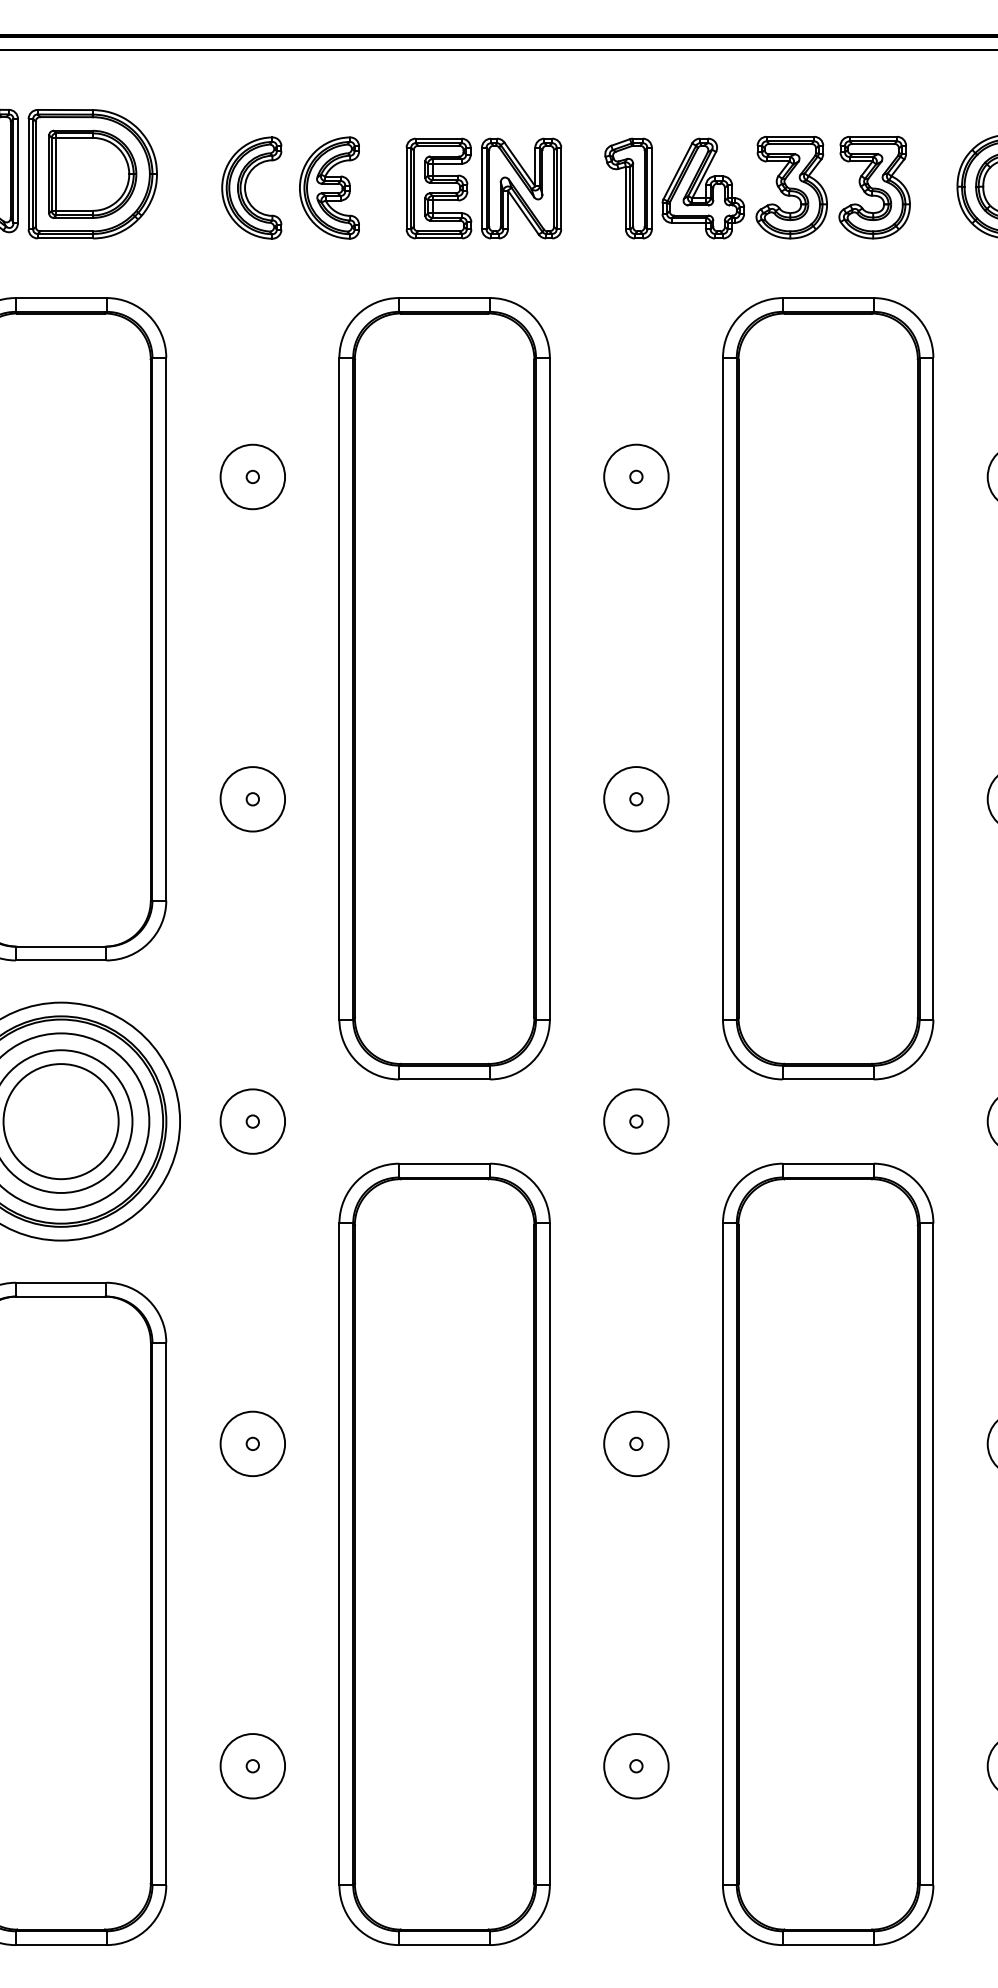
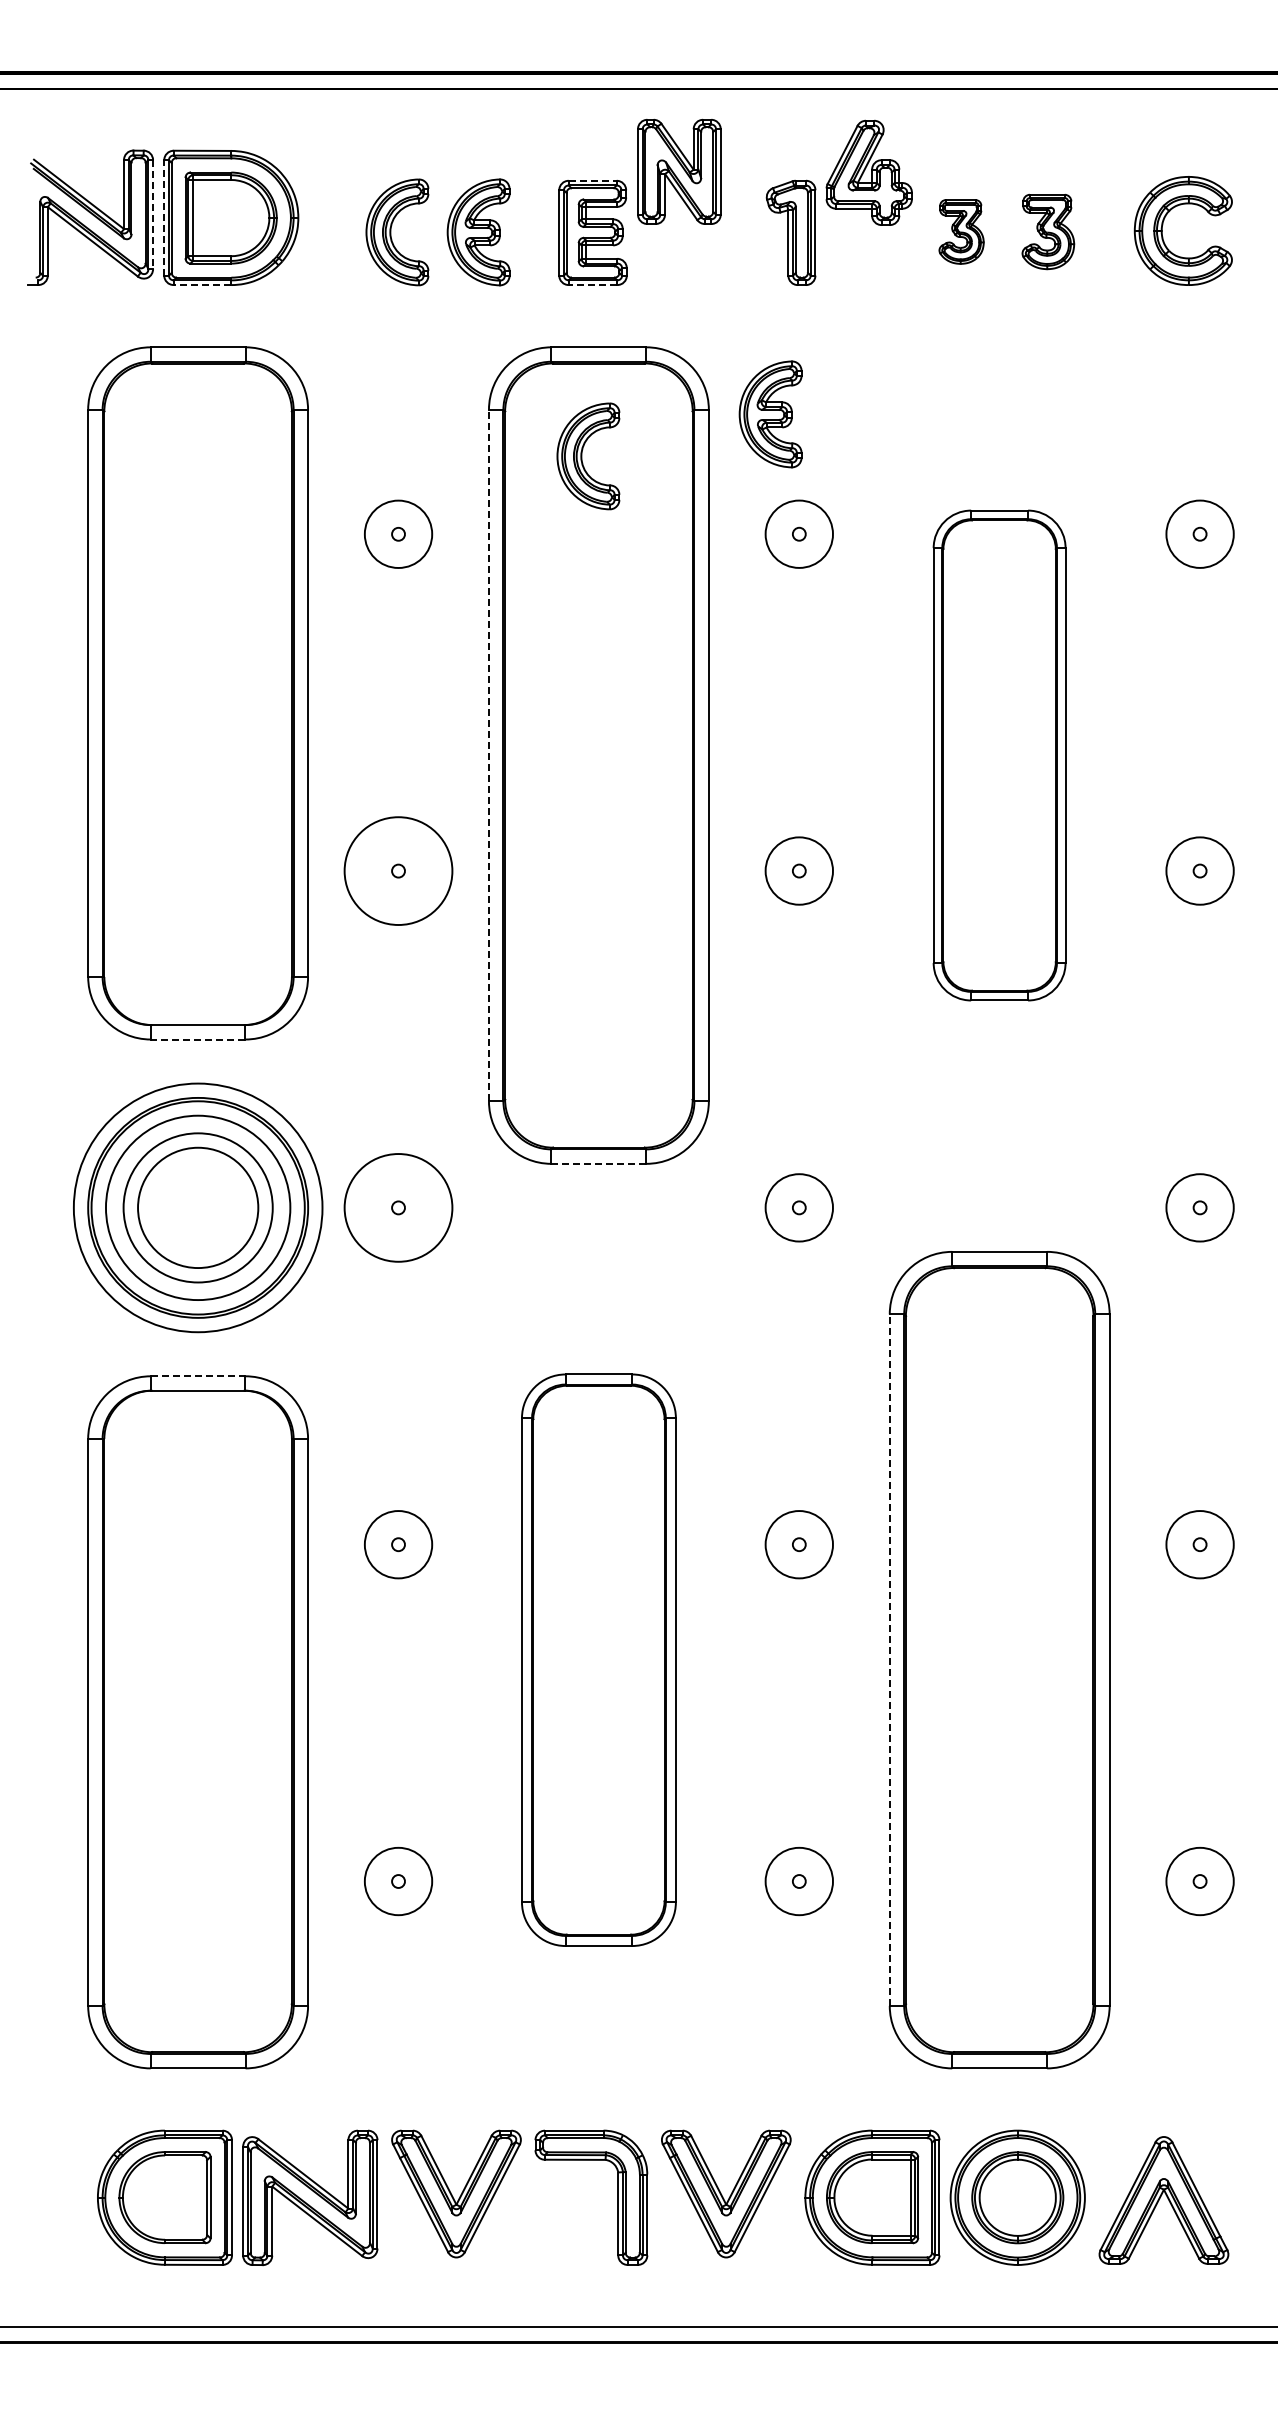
line: (439, 138) -> (593, 180), solid -> dashed
line: (18, 171) -> (153, 215), solid -> dashed
line: (28, 173) -> (164, 217), solid -> dashed
part: (791, 187) -> (961, 231), size x0.6
part: (874, 187) -> (1048, 231), size x0.7
part: (521, 188) -> (679, 171), moved
part: (702, 188) -> (868, 172), moved
line: (65, 238) -> (202, 285), solid -> dashed
line: (438, 238) -> (592, 285), solid -> dashed
part: (608, 362) -> (770, 414), added
part: (434, 402) -> (588, 456), added
line: (338, 688) -> (488, 755), solid -> dashed
part: (827, 688) -> (999, 755), size x0.6
circle: (252, 798) -> (398, 870), size x1.6
line: (60, 960) -> (197, 1039), solid -> dashed
line: (444, 1079) -> (598, 1163), solid -> dashed
circle: (252, 1121) -> (398, 1207), size x1.6
line: (61, 1282) -> (198, 1376), solid -> dashed
part: (444, 1554) -> (598, 1660), size x0.7
line: (722, 1554) -> (889, 1660), solid -> dashed

